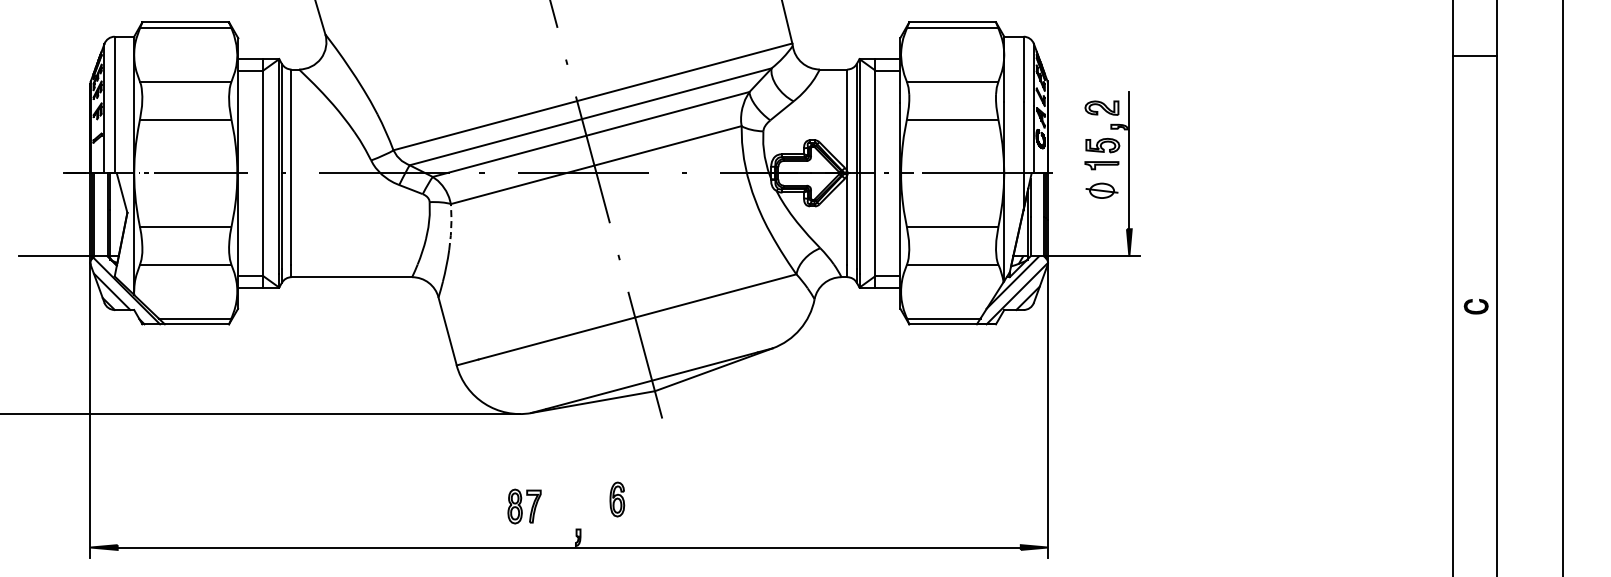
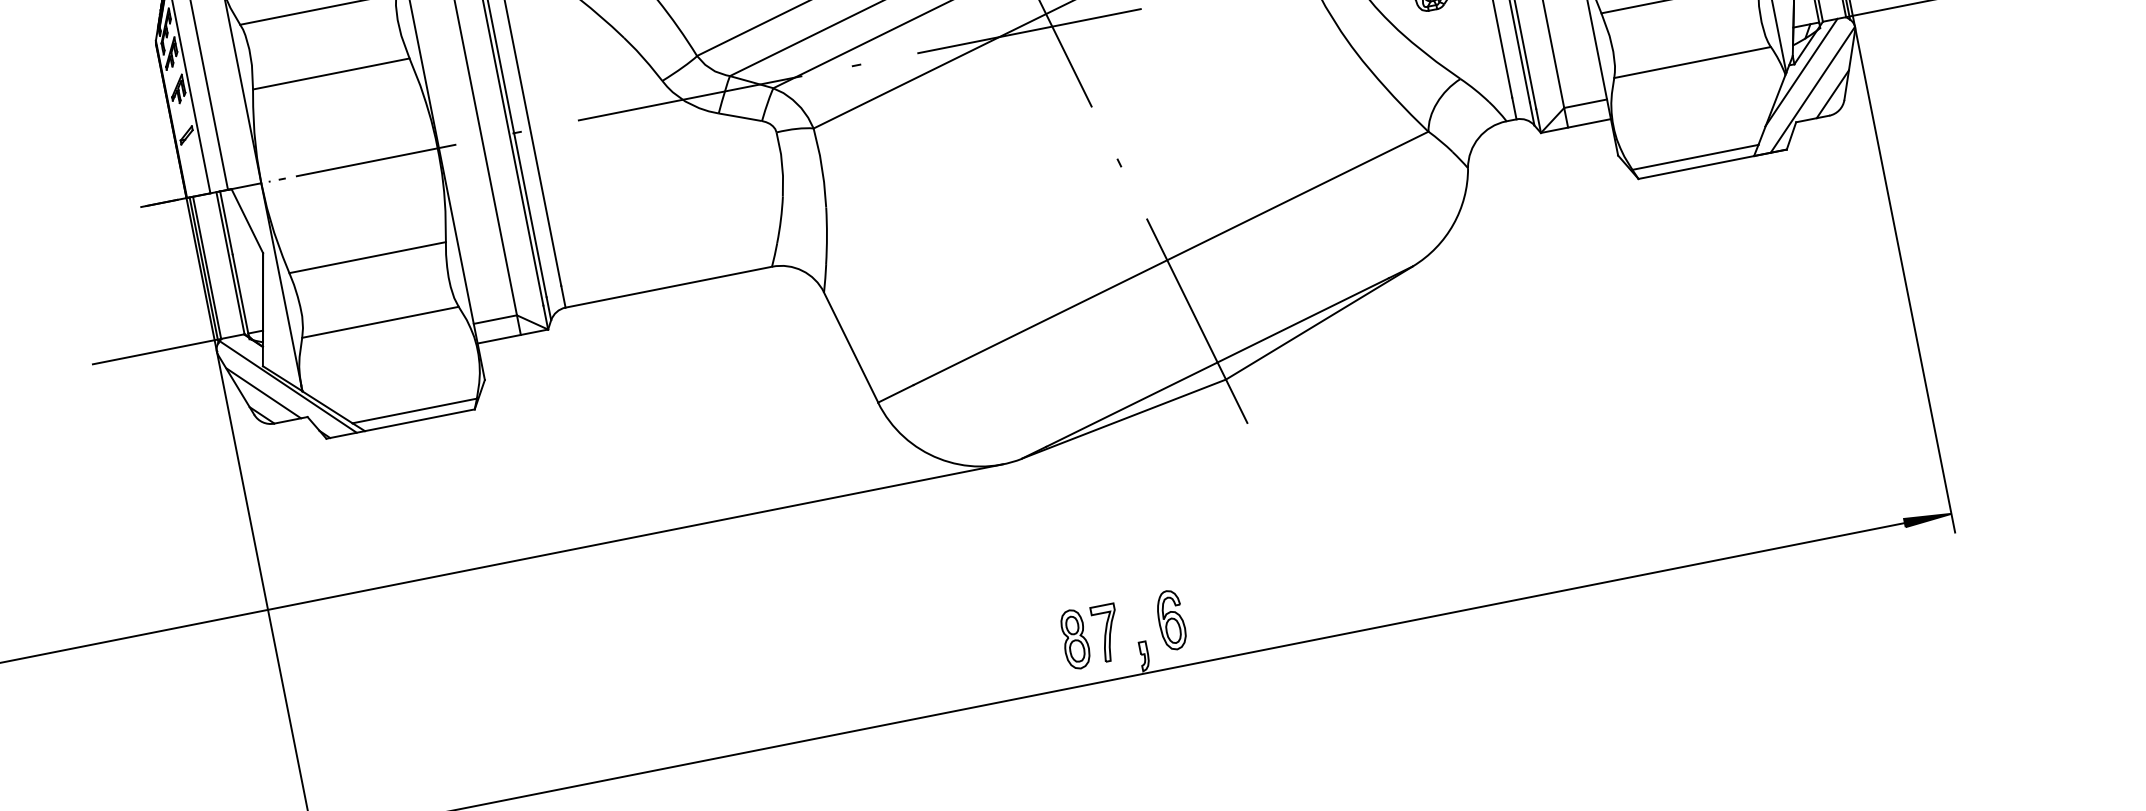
line: (451, 226) -> (822, 166), dashed -> solid
part: (617, 499) -> (1171, 620), moved
part: (524, 506) -> (1091, 636), moved

